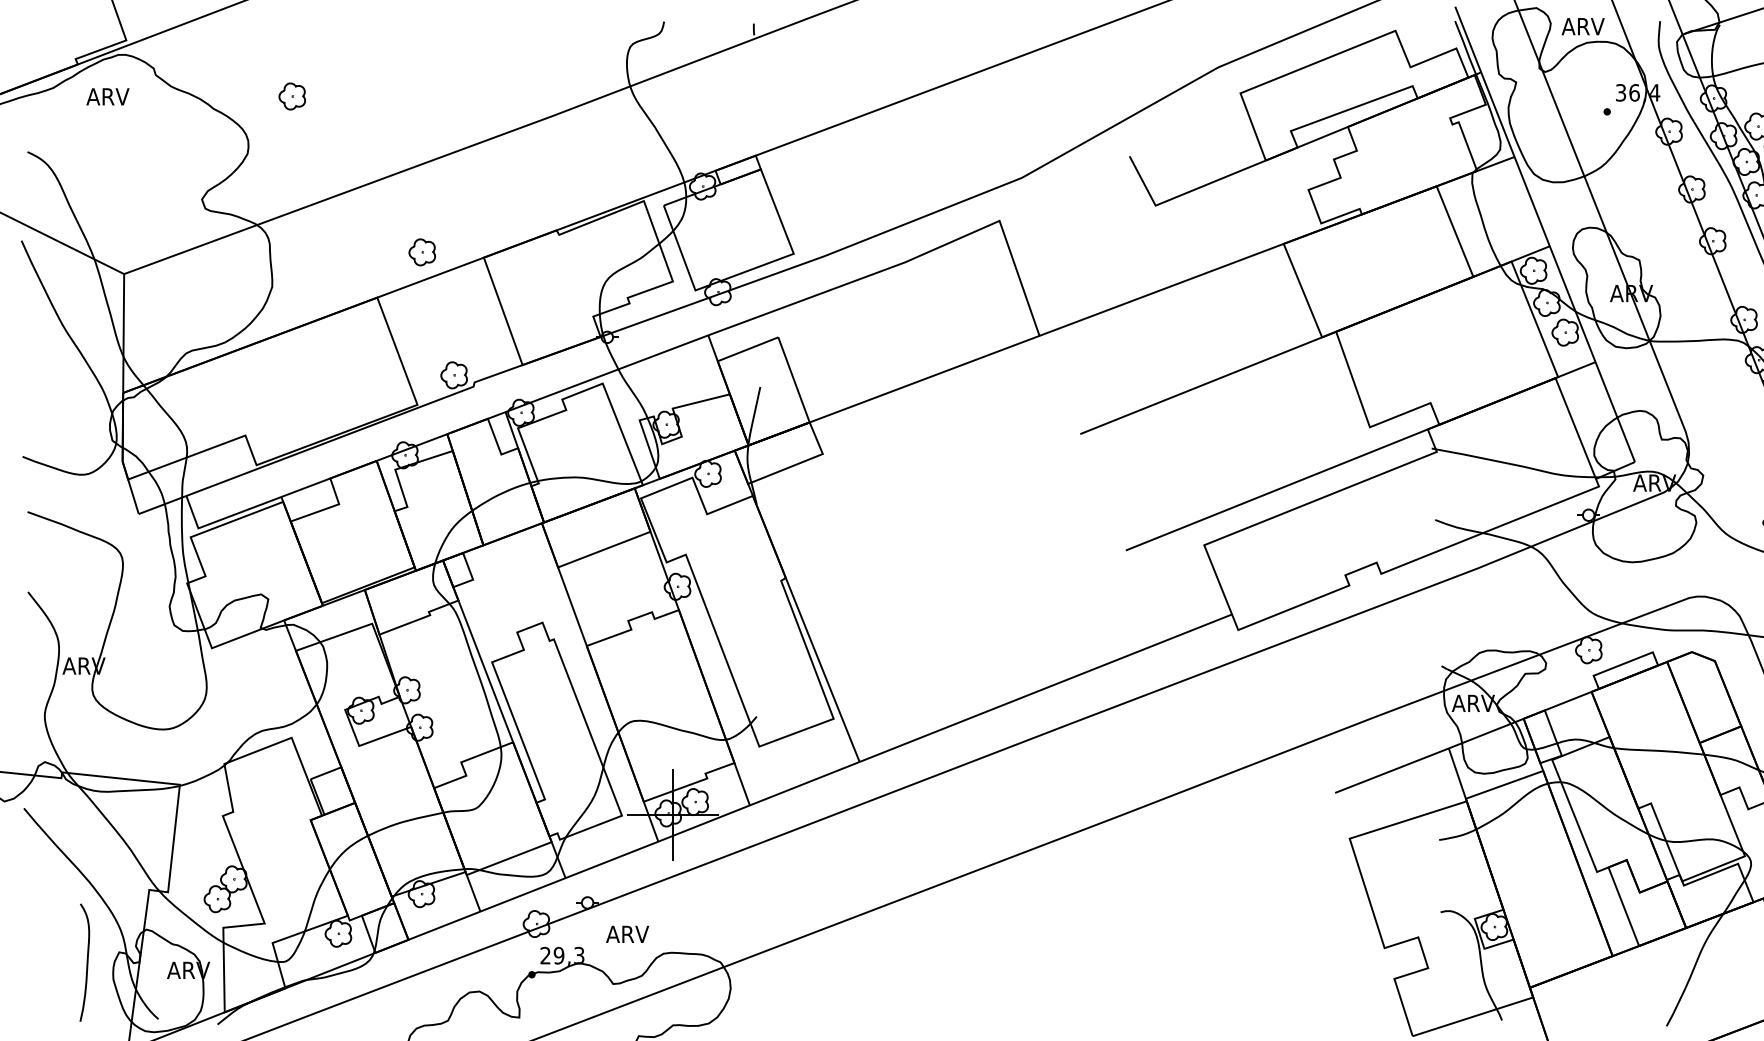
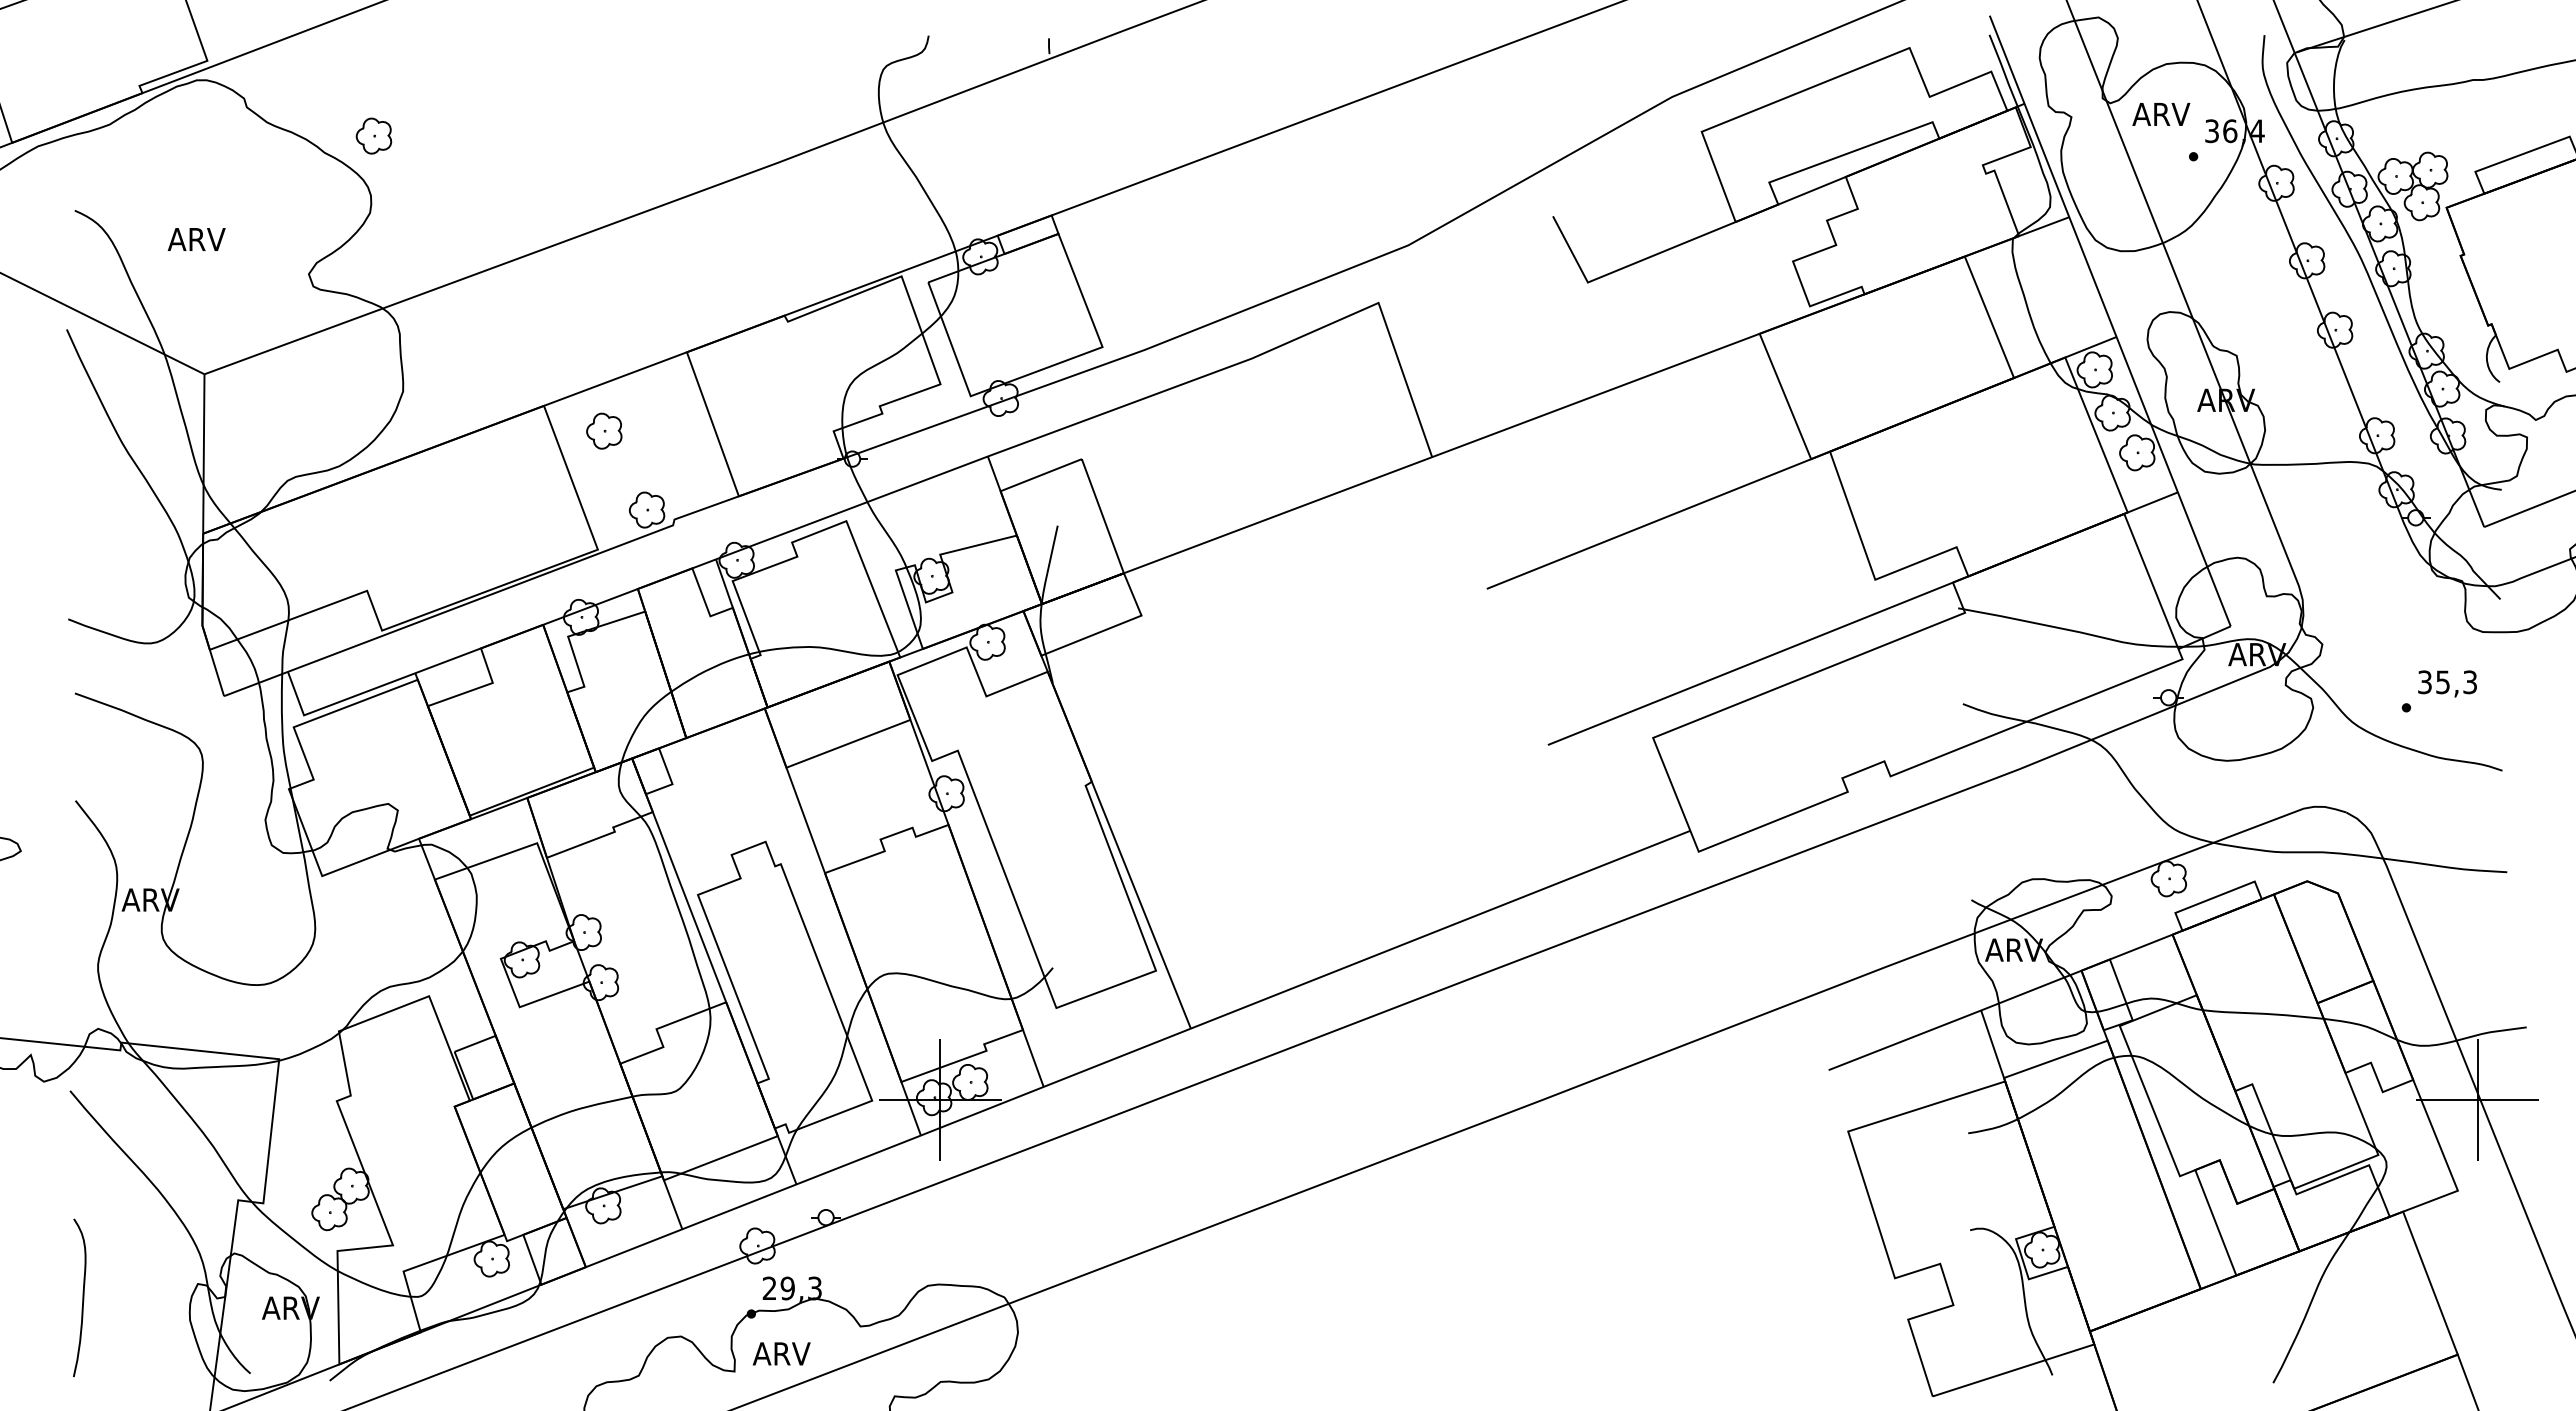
text: (1583, 26) -> (2161, 114), moved
text: (107, 96) -> (196, 239), moved
part: (291, 96) -> (373, 135), moved
part: (422, 251) -> (604, 430), moved
text: (627, 934) -> (781, 1353), moved
curve: (86, 962) -> (82, 1297), moved

